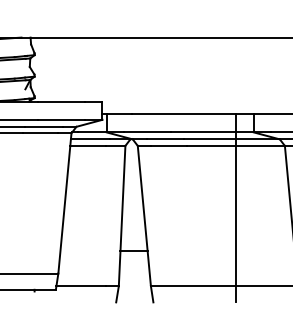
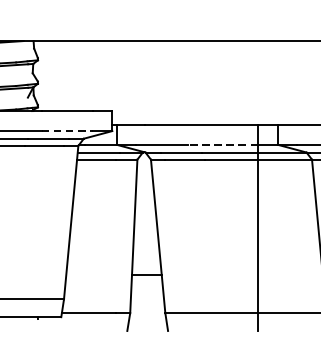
line: (61, 119) -> (67, 130), solid -> dashed
line: (202, 132) -> (221, 144), solid -> dashed

